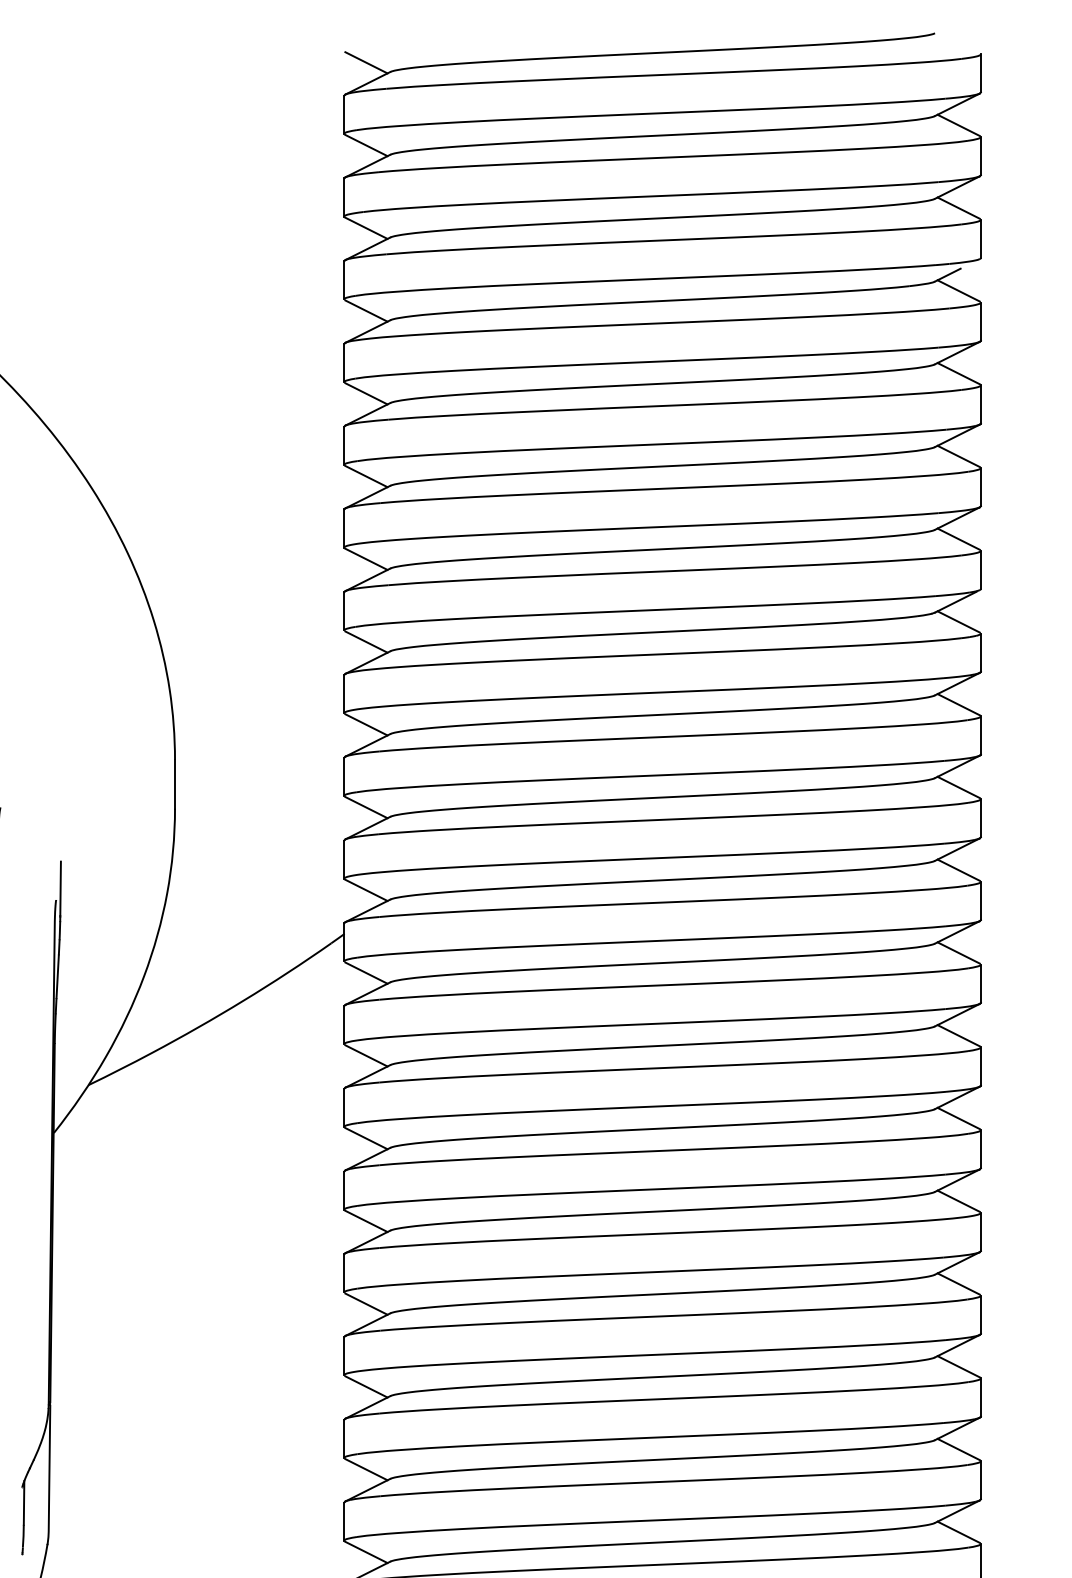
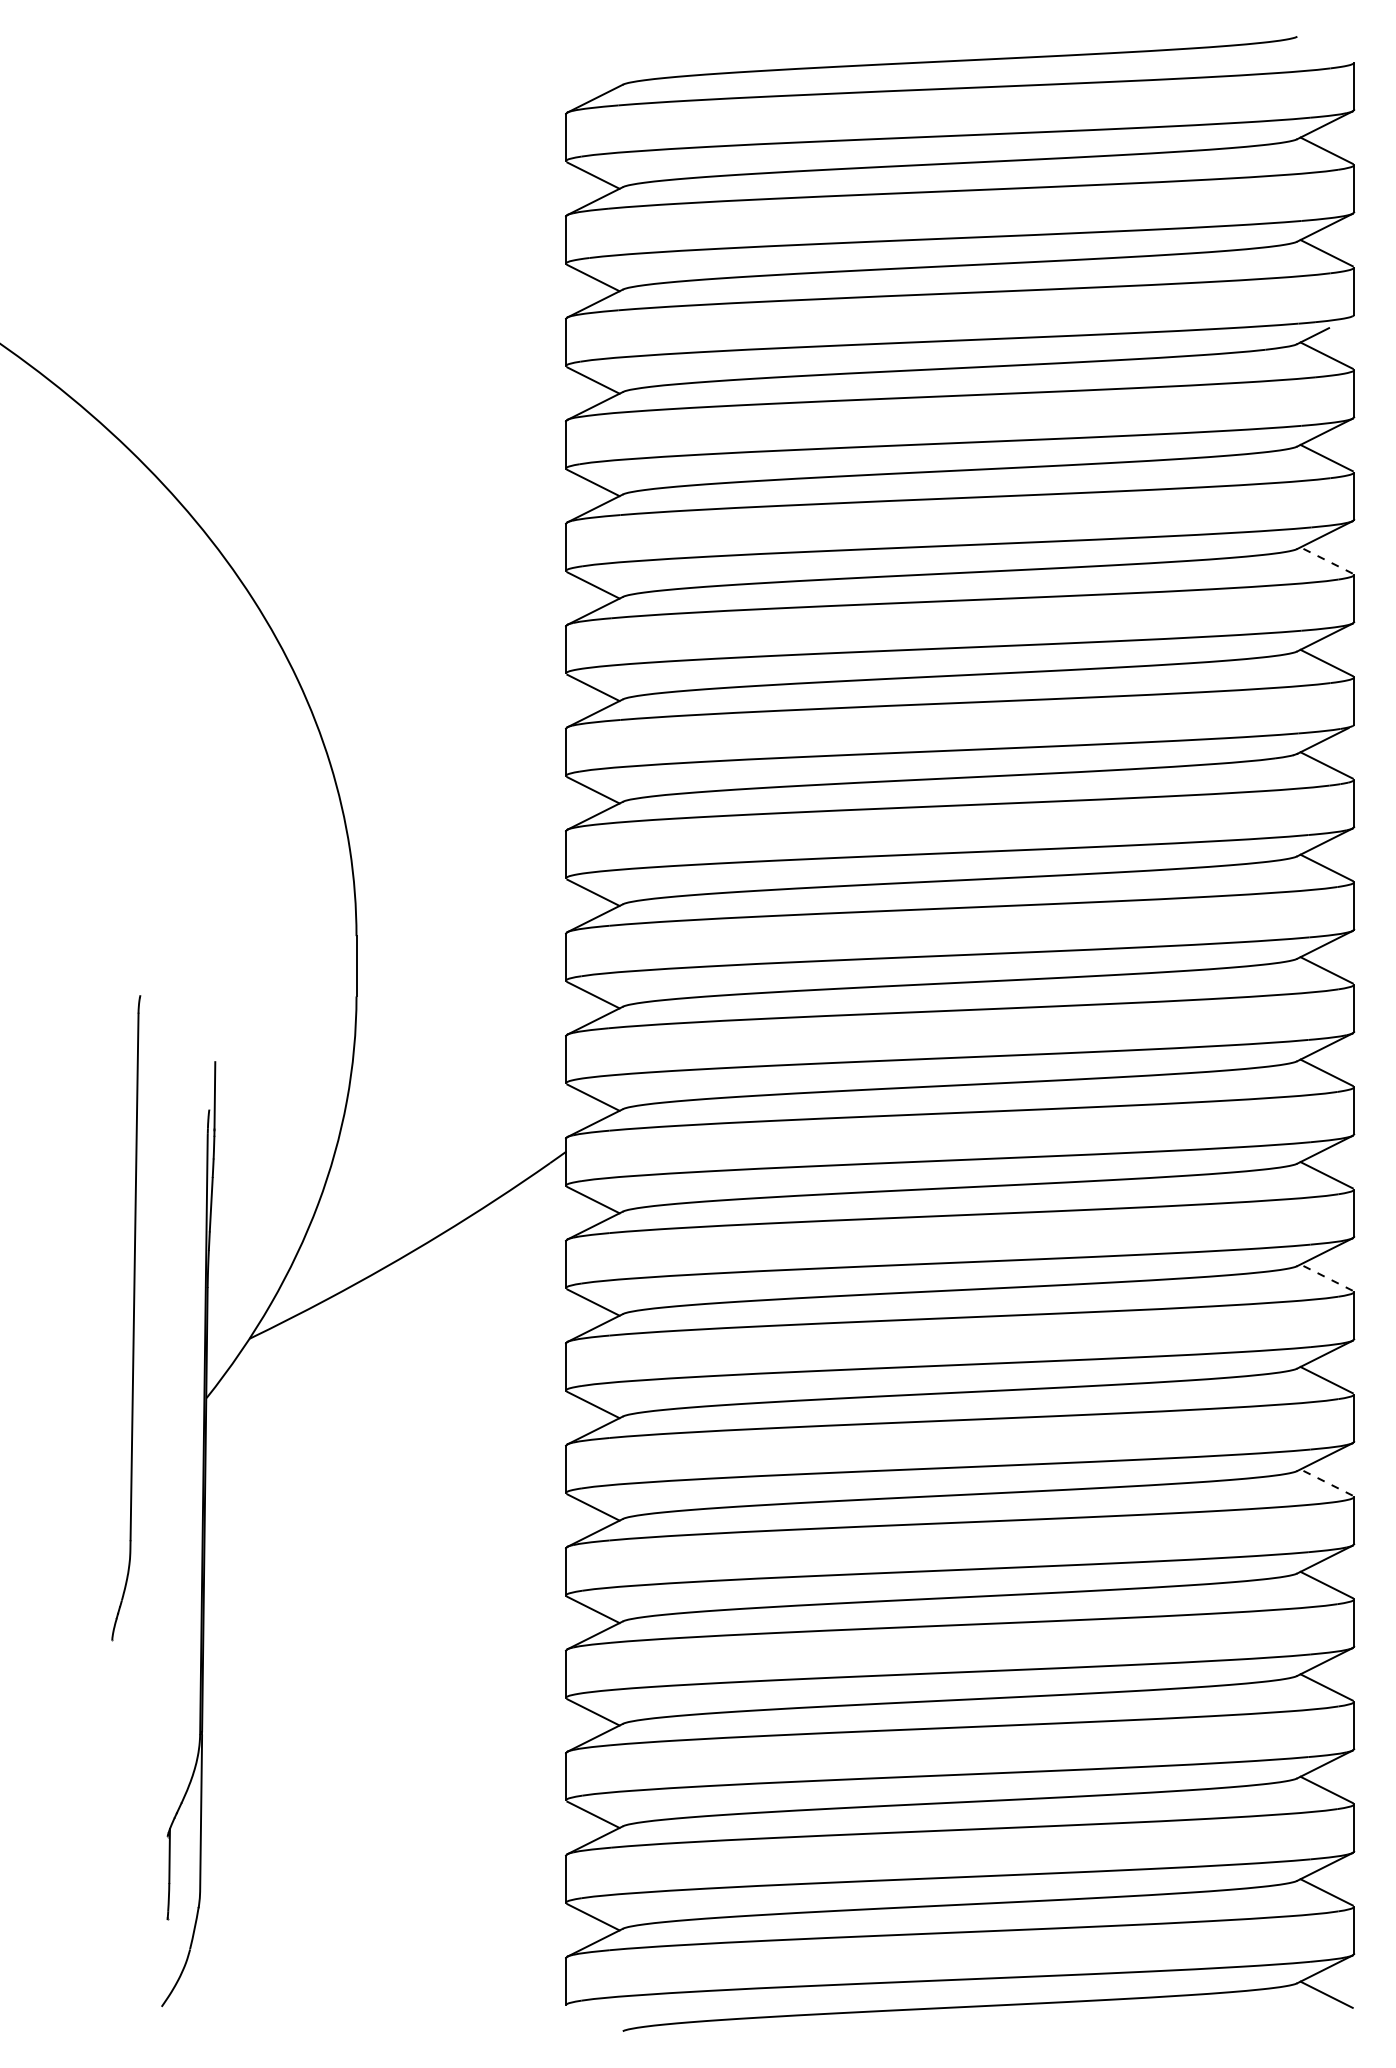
line: (366, 63) -> (593, 73), removed
line: (958, 456) -> (1326, 560), solid -> dashed
line: (958, 1035) -> (1326, 1277), solid -> dashed
line: (958, 1201) -> (1326, 1482), solid -> dashed

